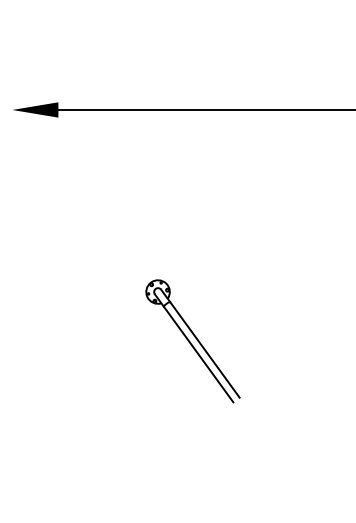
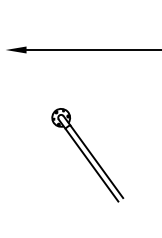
part: (192, 341) -> (87, 155), size x1.67

